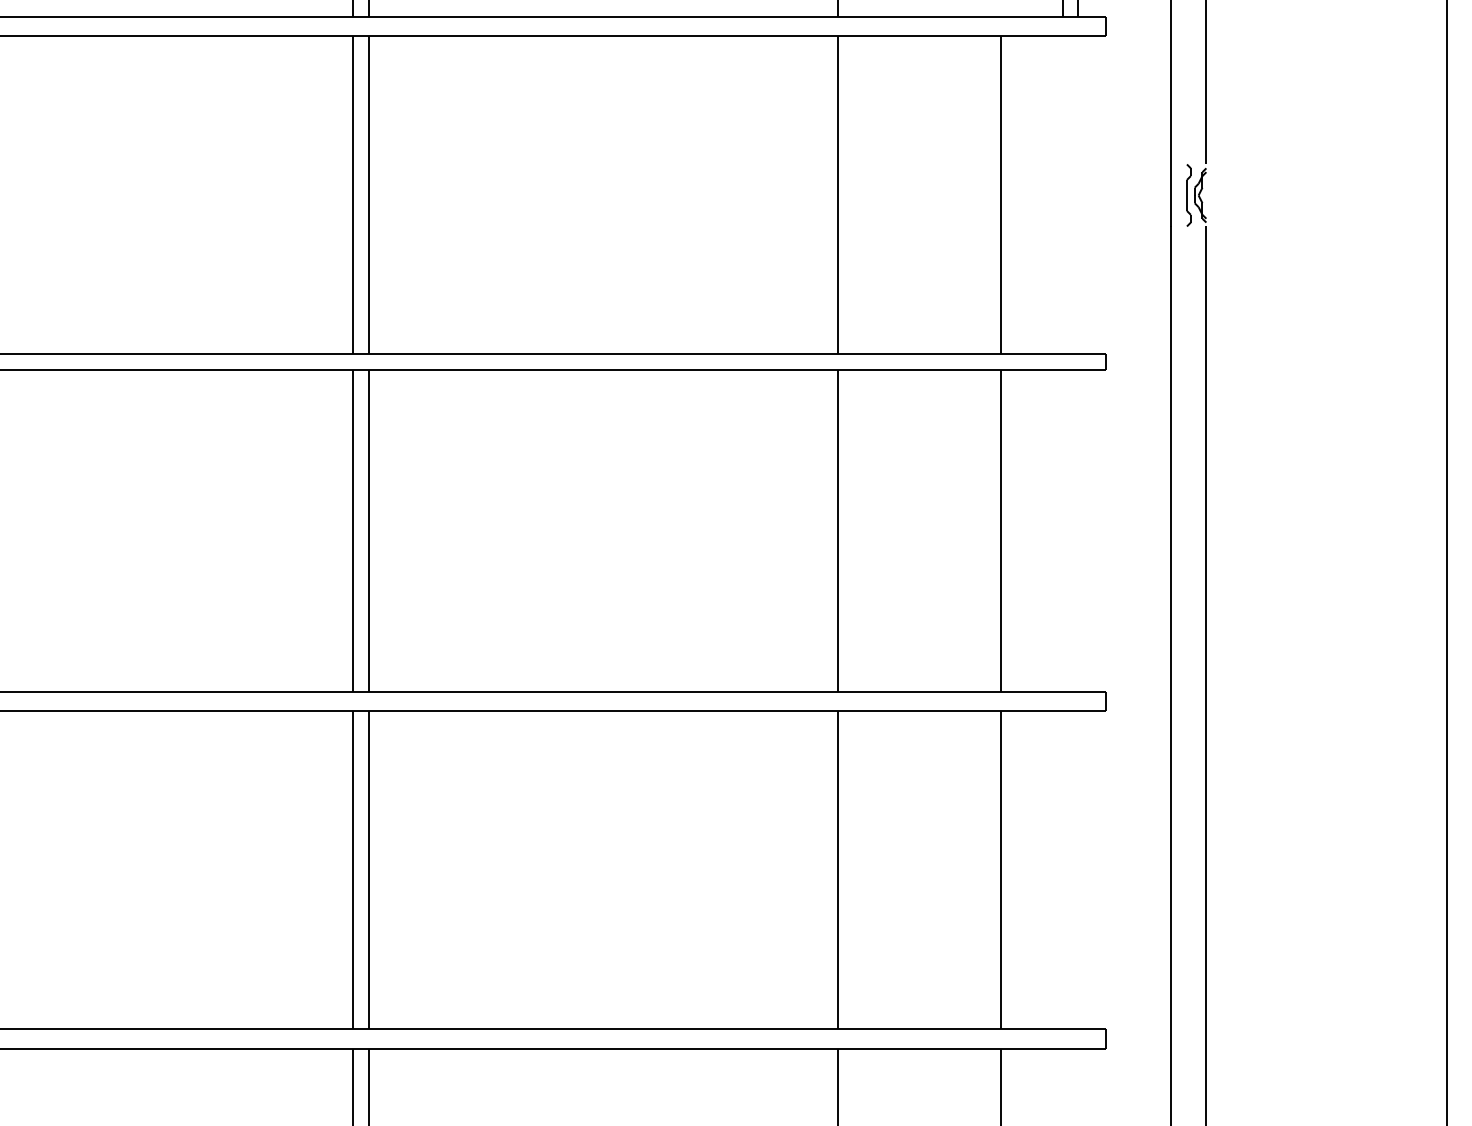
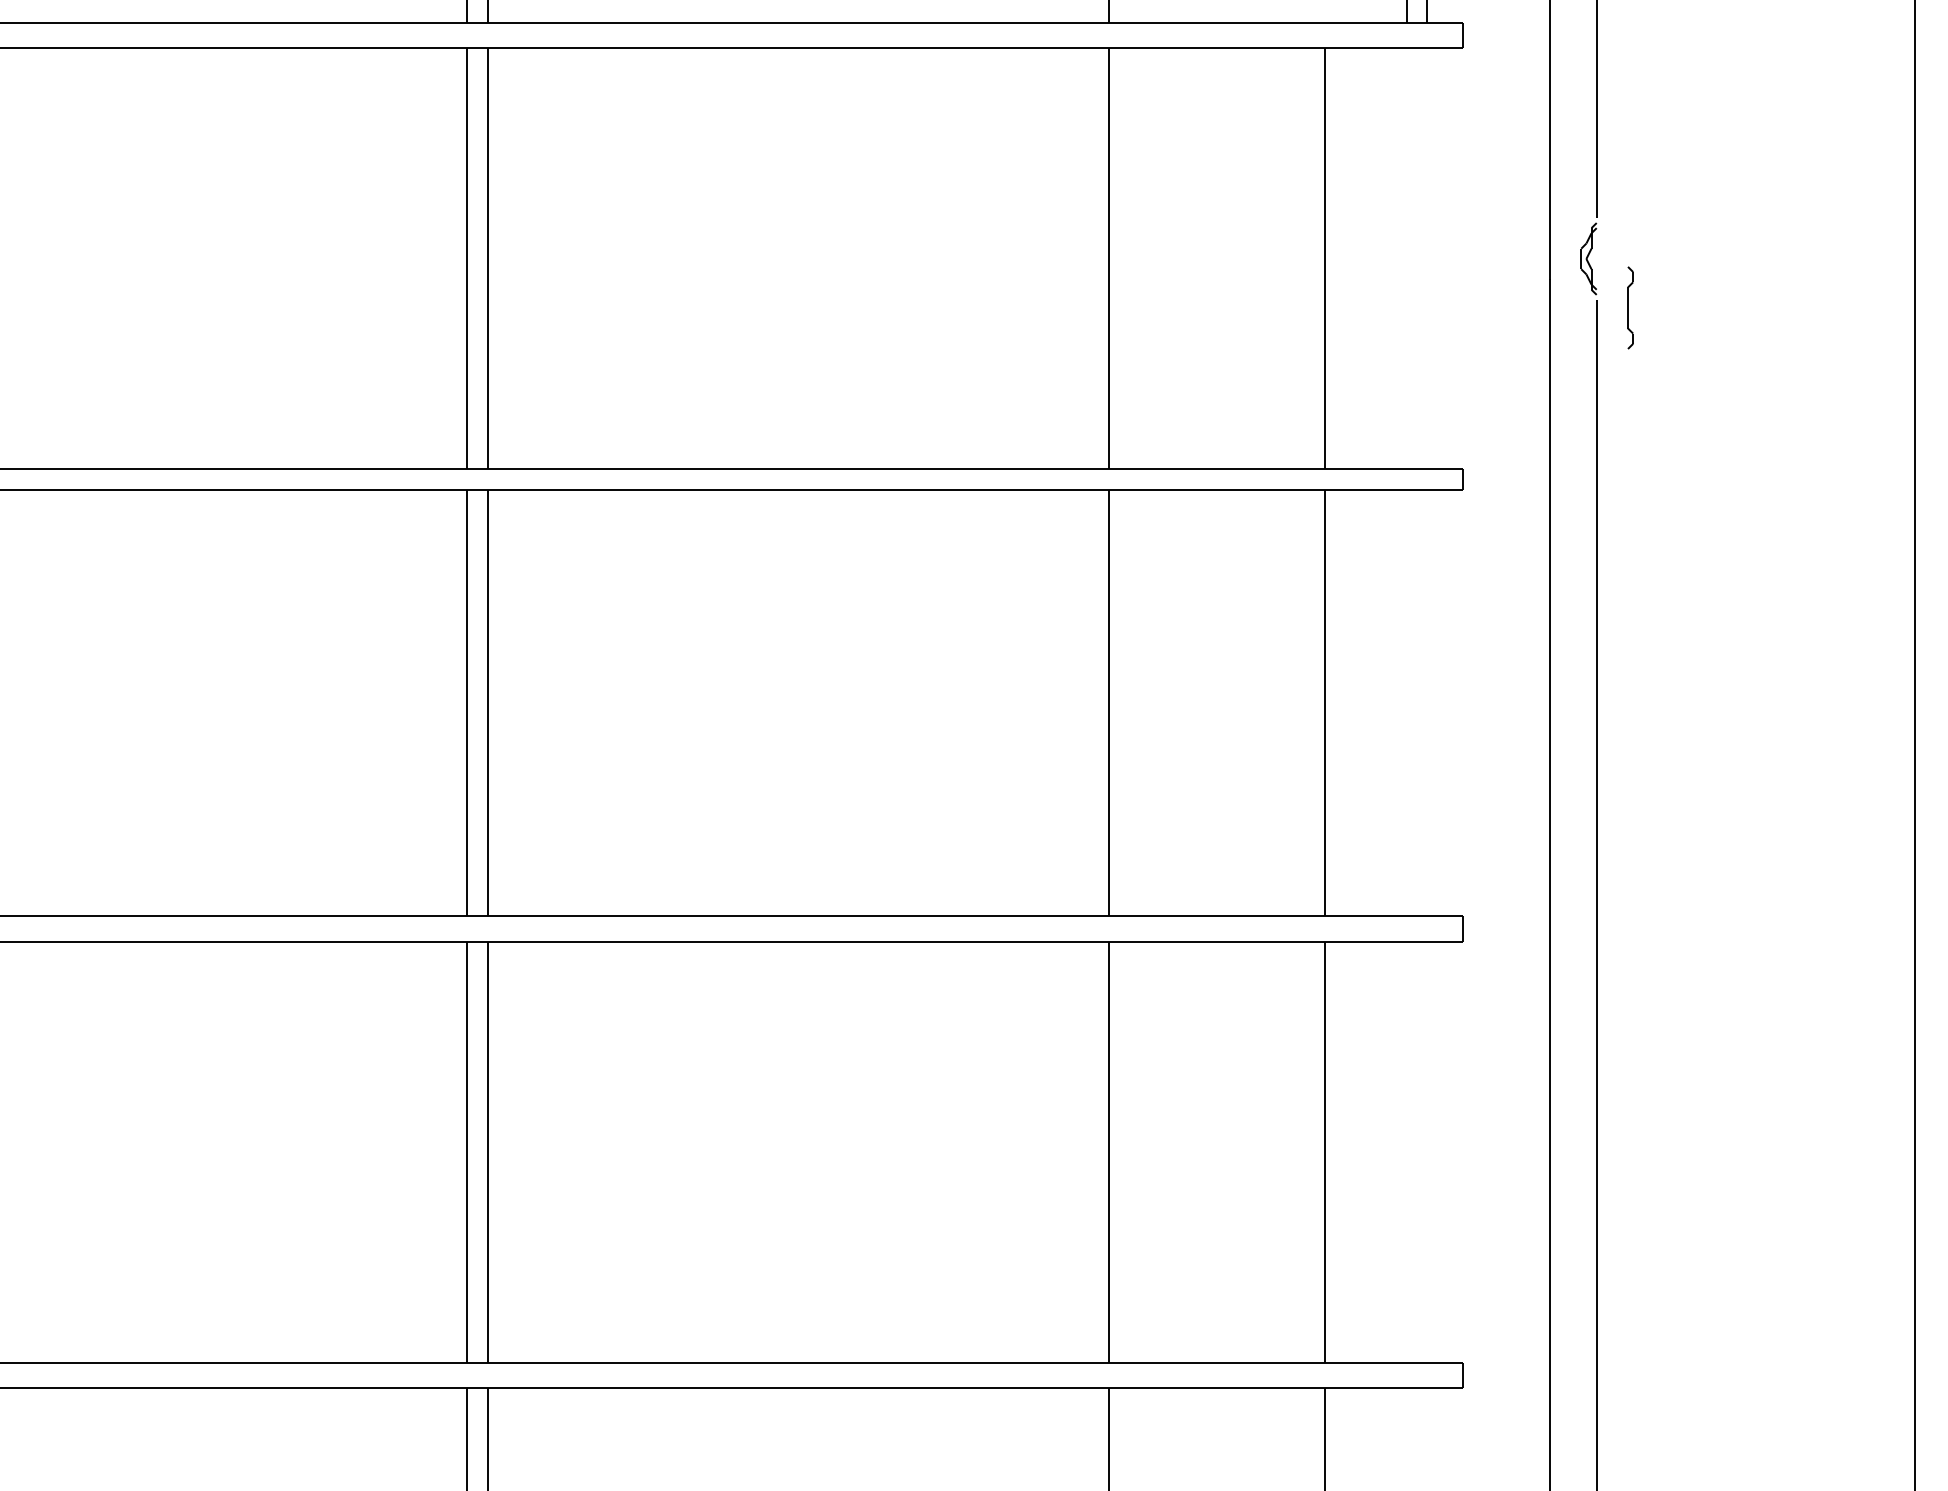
part: (1188, 195) -> (1630, 307), moved

